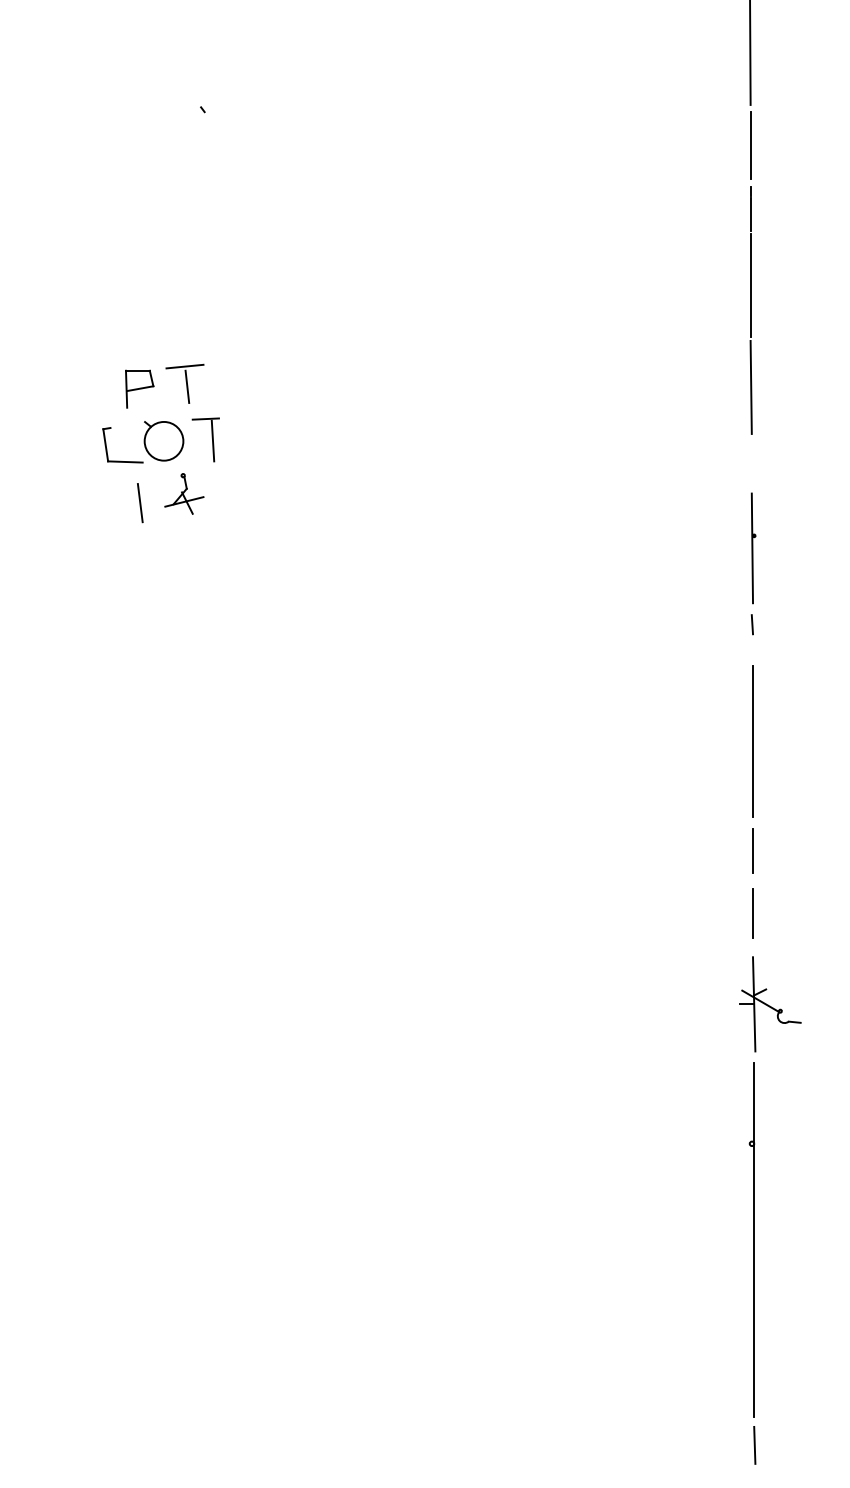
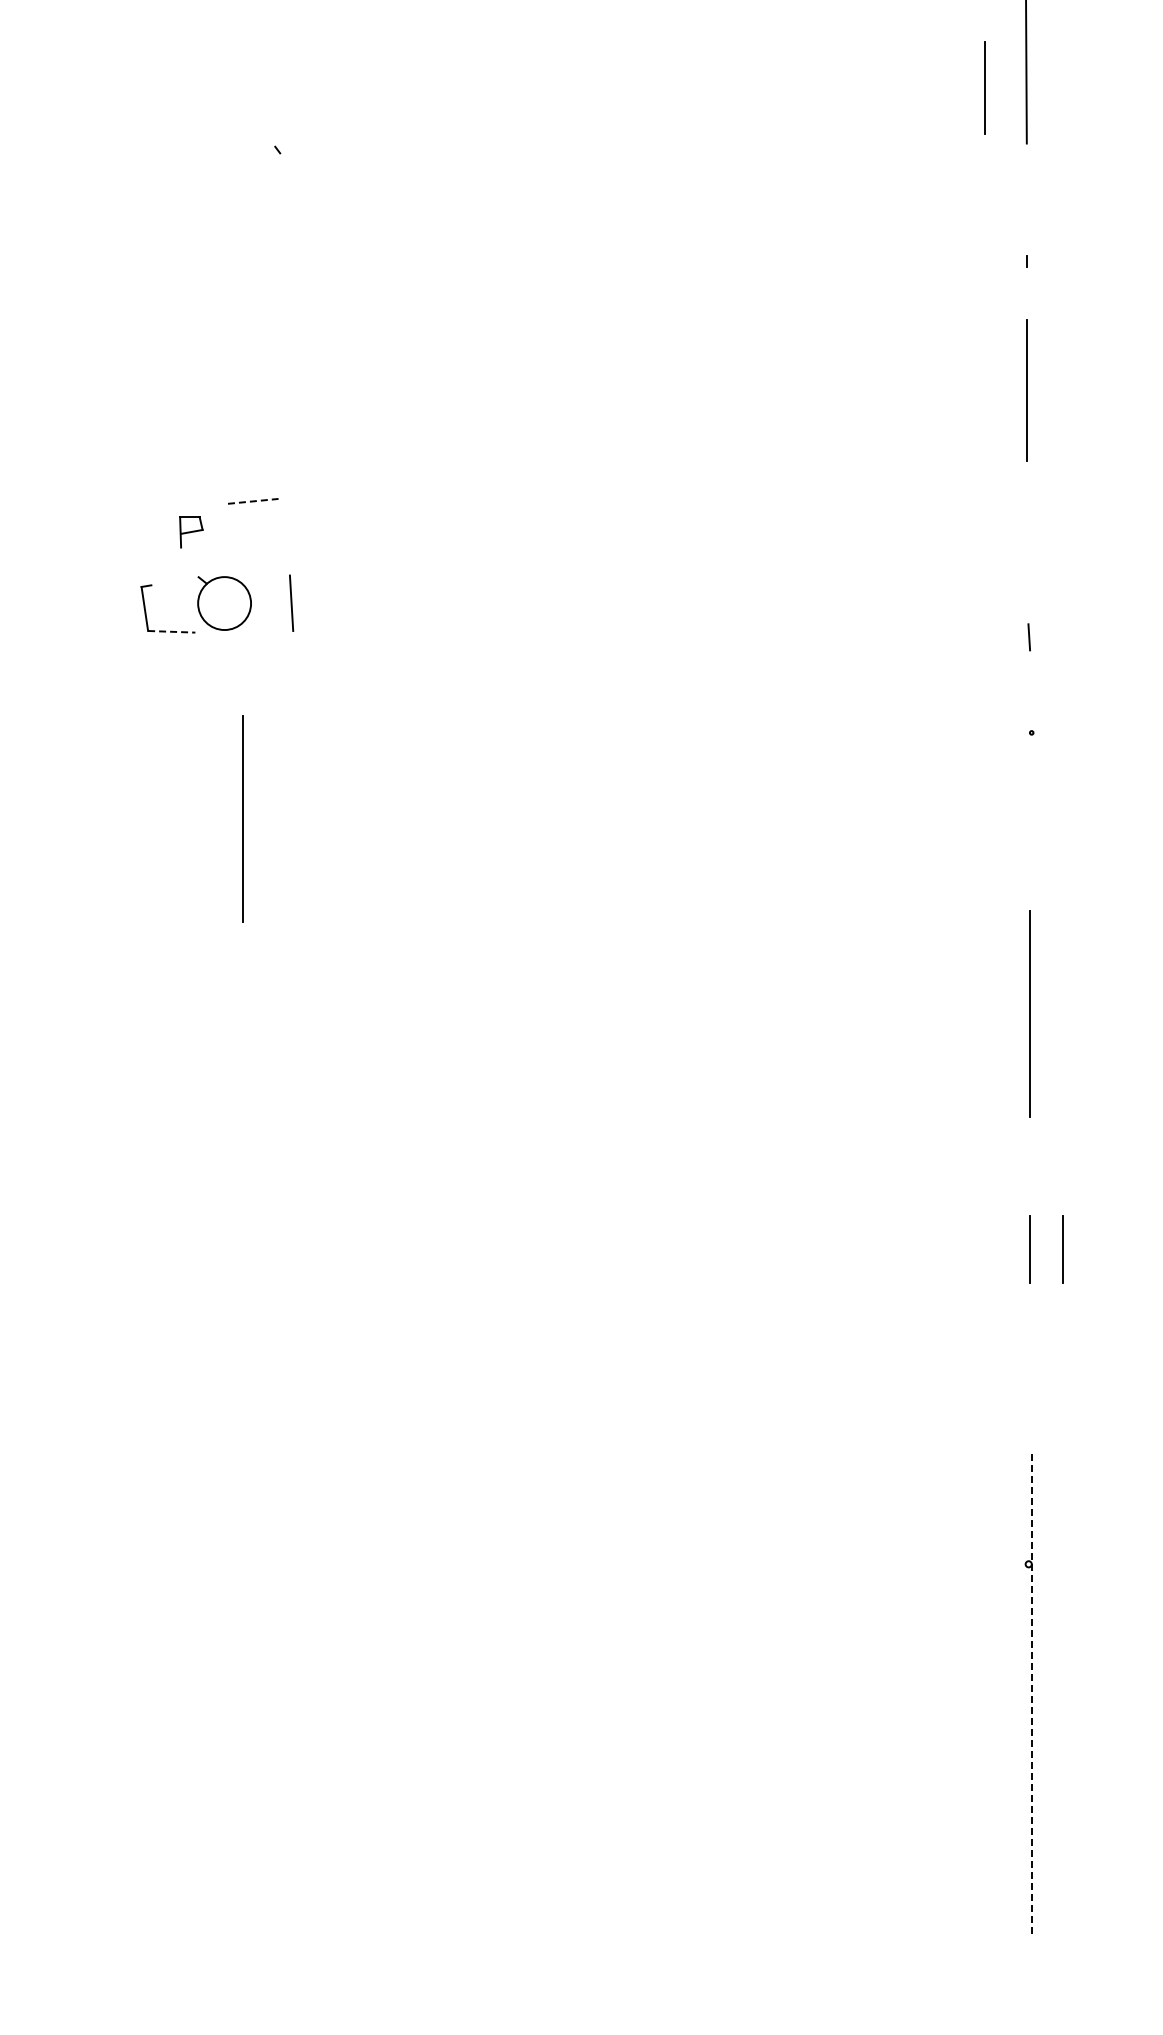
line: (750, 145) -> (984, 87), moved
line: (750, 214) -> (1026, 293), removed
line: (185, 366) -> (253, 501), solid -> dashed
line: (187, 387) -> (256, 529), removed
line: (751, 387) -> (1027, 529), removed
part: (139, 389) -> (191, 532), size x0.6
line: (205, 418) -> (281, 572), removed
line: (125, 461) -> (171, 631), solid -> dashed
part: (184, 493) -> (252, 675), removed
line: (139, 502) -> (191, 687), removed
line: (752, 548) -> (1029, 749), removed
line: (177, 598) -> (242, 818), added
line: (751, 624) -> (1028, 637), moved
line: (752, 850) -> (1029, 1162), removed
line: (776, 913) -> (1062, 1249), added
part: (770, 1004) -> (1053, 1373), removed
line: (754, 1240) -> (1031, 1696), solid -> dashed
line: (754, 1445) -> (1032, 1976), removed

